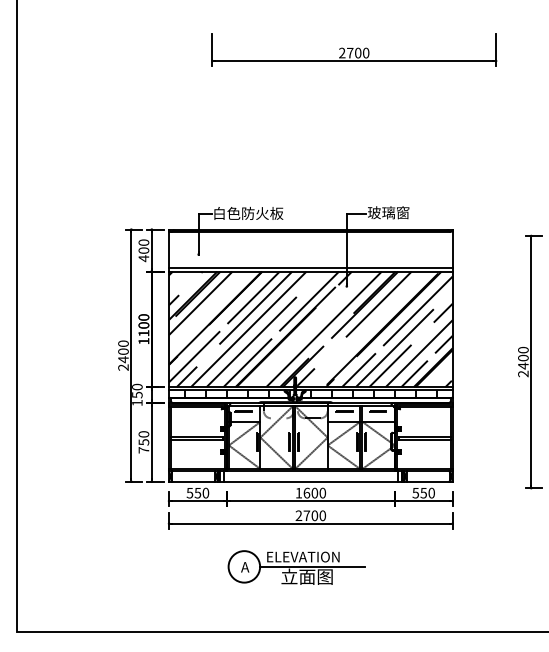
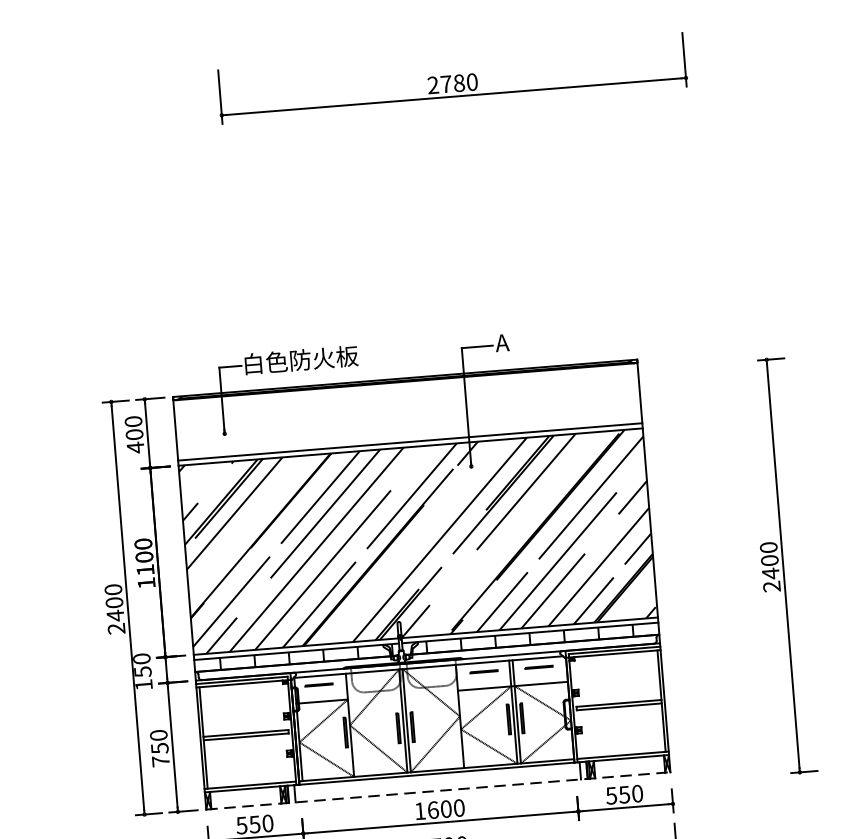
text: (358, 53) -> (459, 83), 2700 -> 2780
text: (388, 212) -> (529, 340), 玻璃窗 -> A
line: (310, 481) -> (437, 790), solid -> dashed

